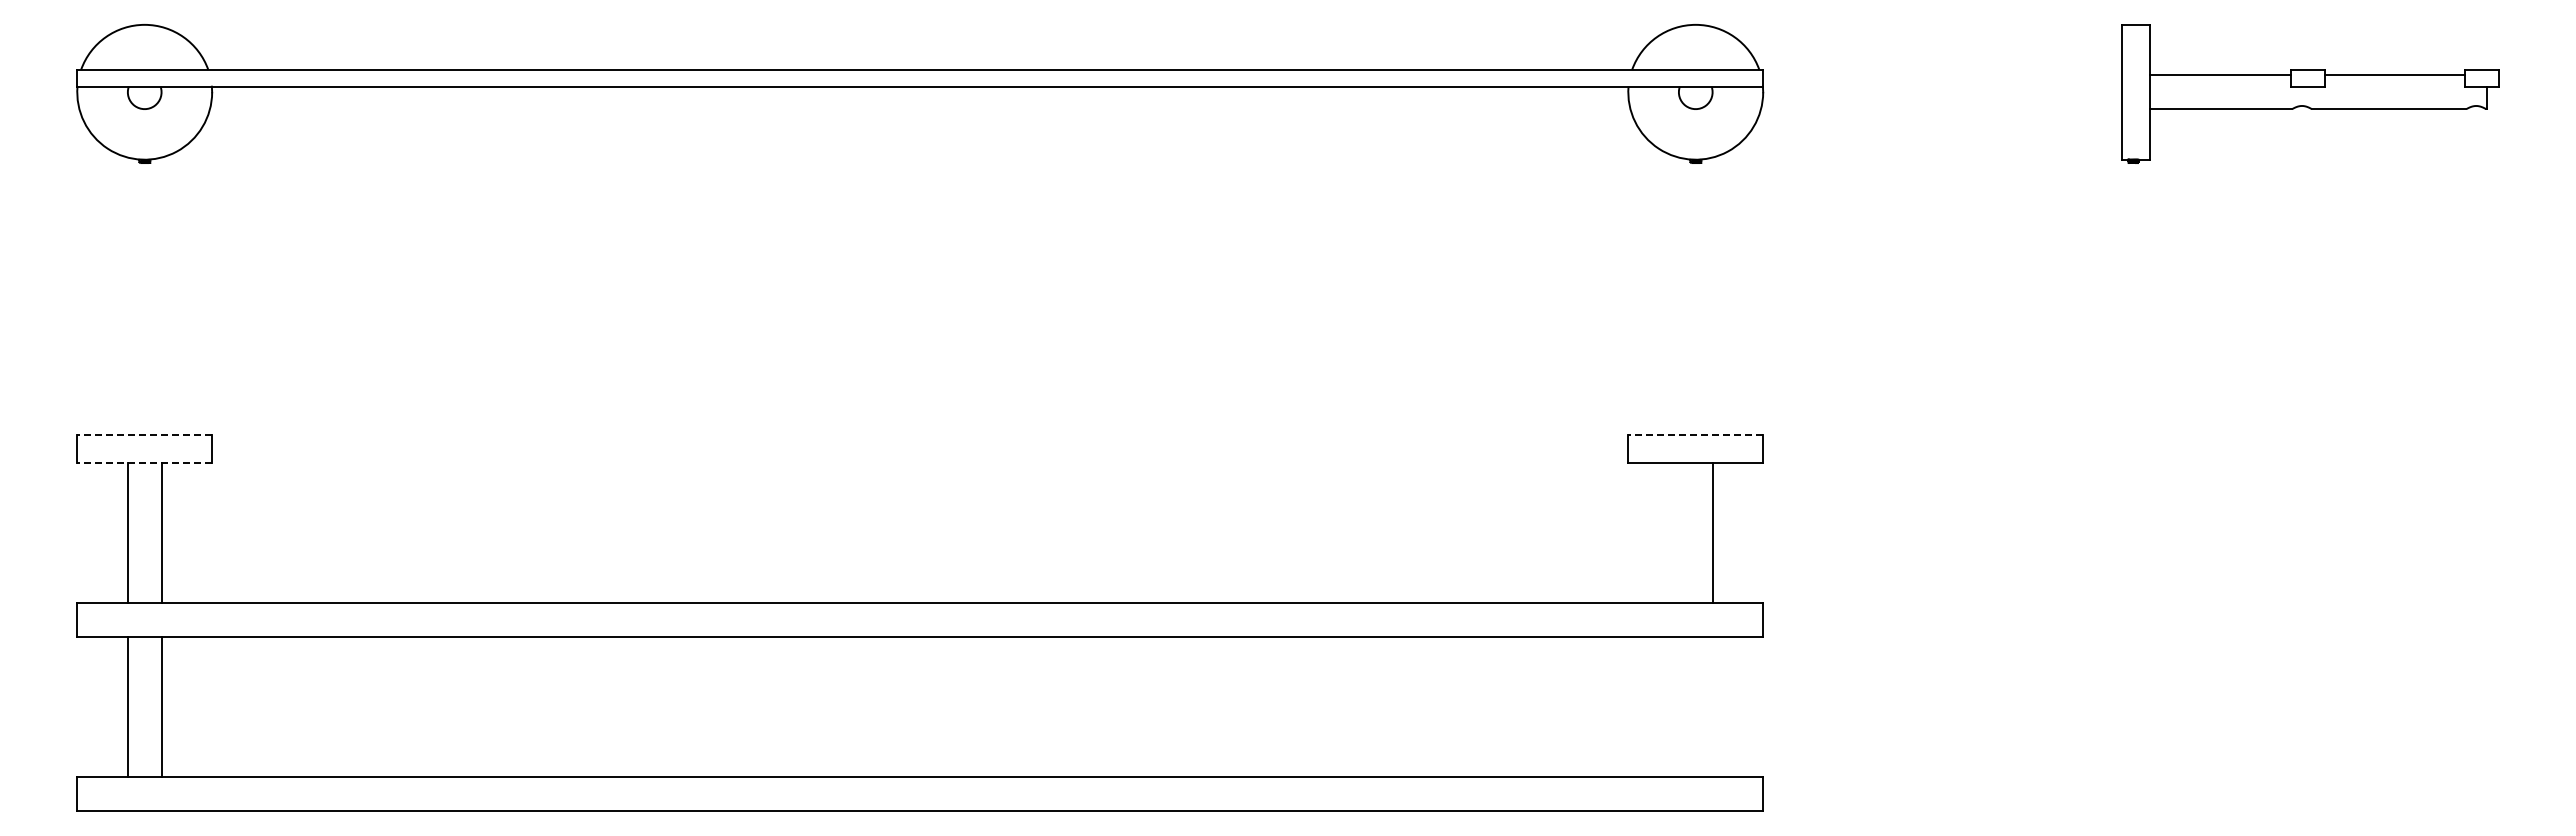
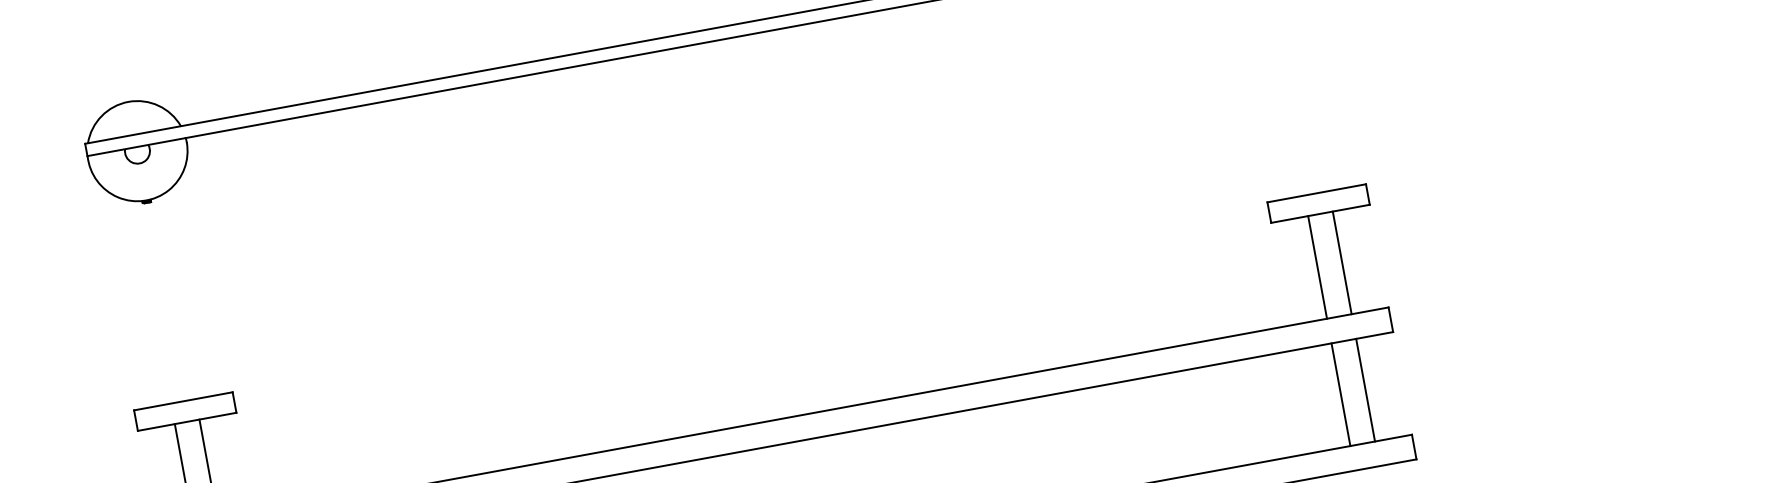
line: (144, 434) -> (183, 401), dashed -> solid
line: (1695, 434) -> (1316, 193), dashed -> solid
line: (144, 462) -> (186, 421), dashed -> solid
line: (1678, 532) -> (1317, 267), added
line: (1678, 706) -> (1340, 394), added
line: (1712, 706) -> (1365, 389), added

